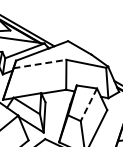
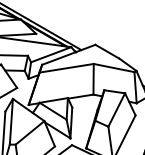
line: (40, 64) -> (67, 68), dashed -> solid
line: (88, 105) -> (116, 110), dashed -> solid

